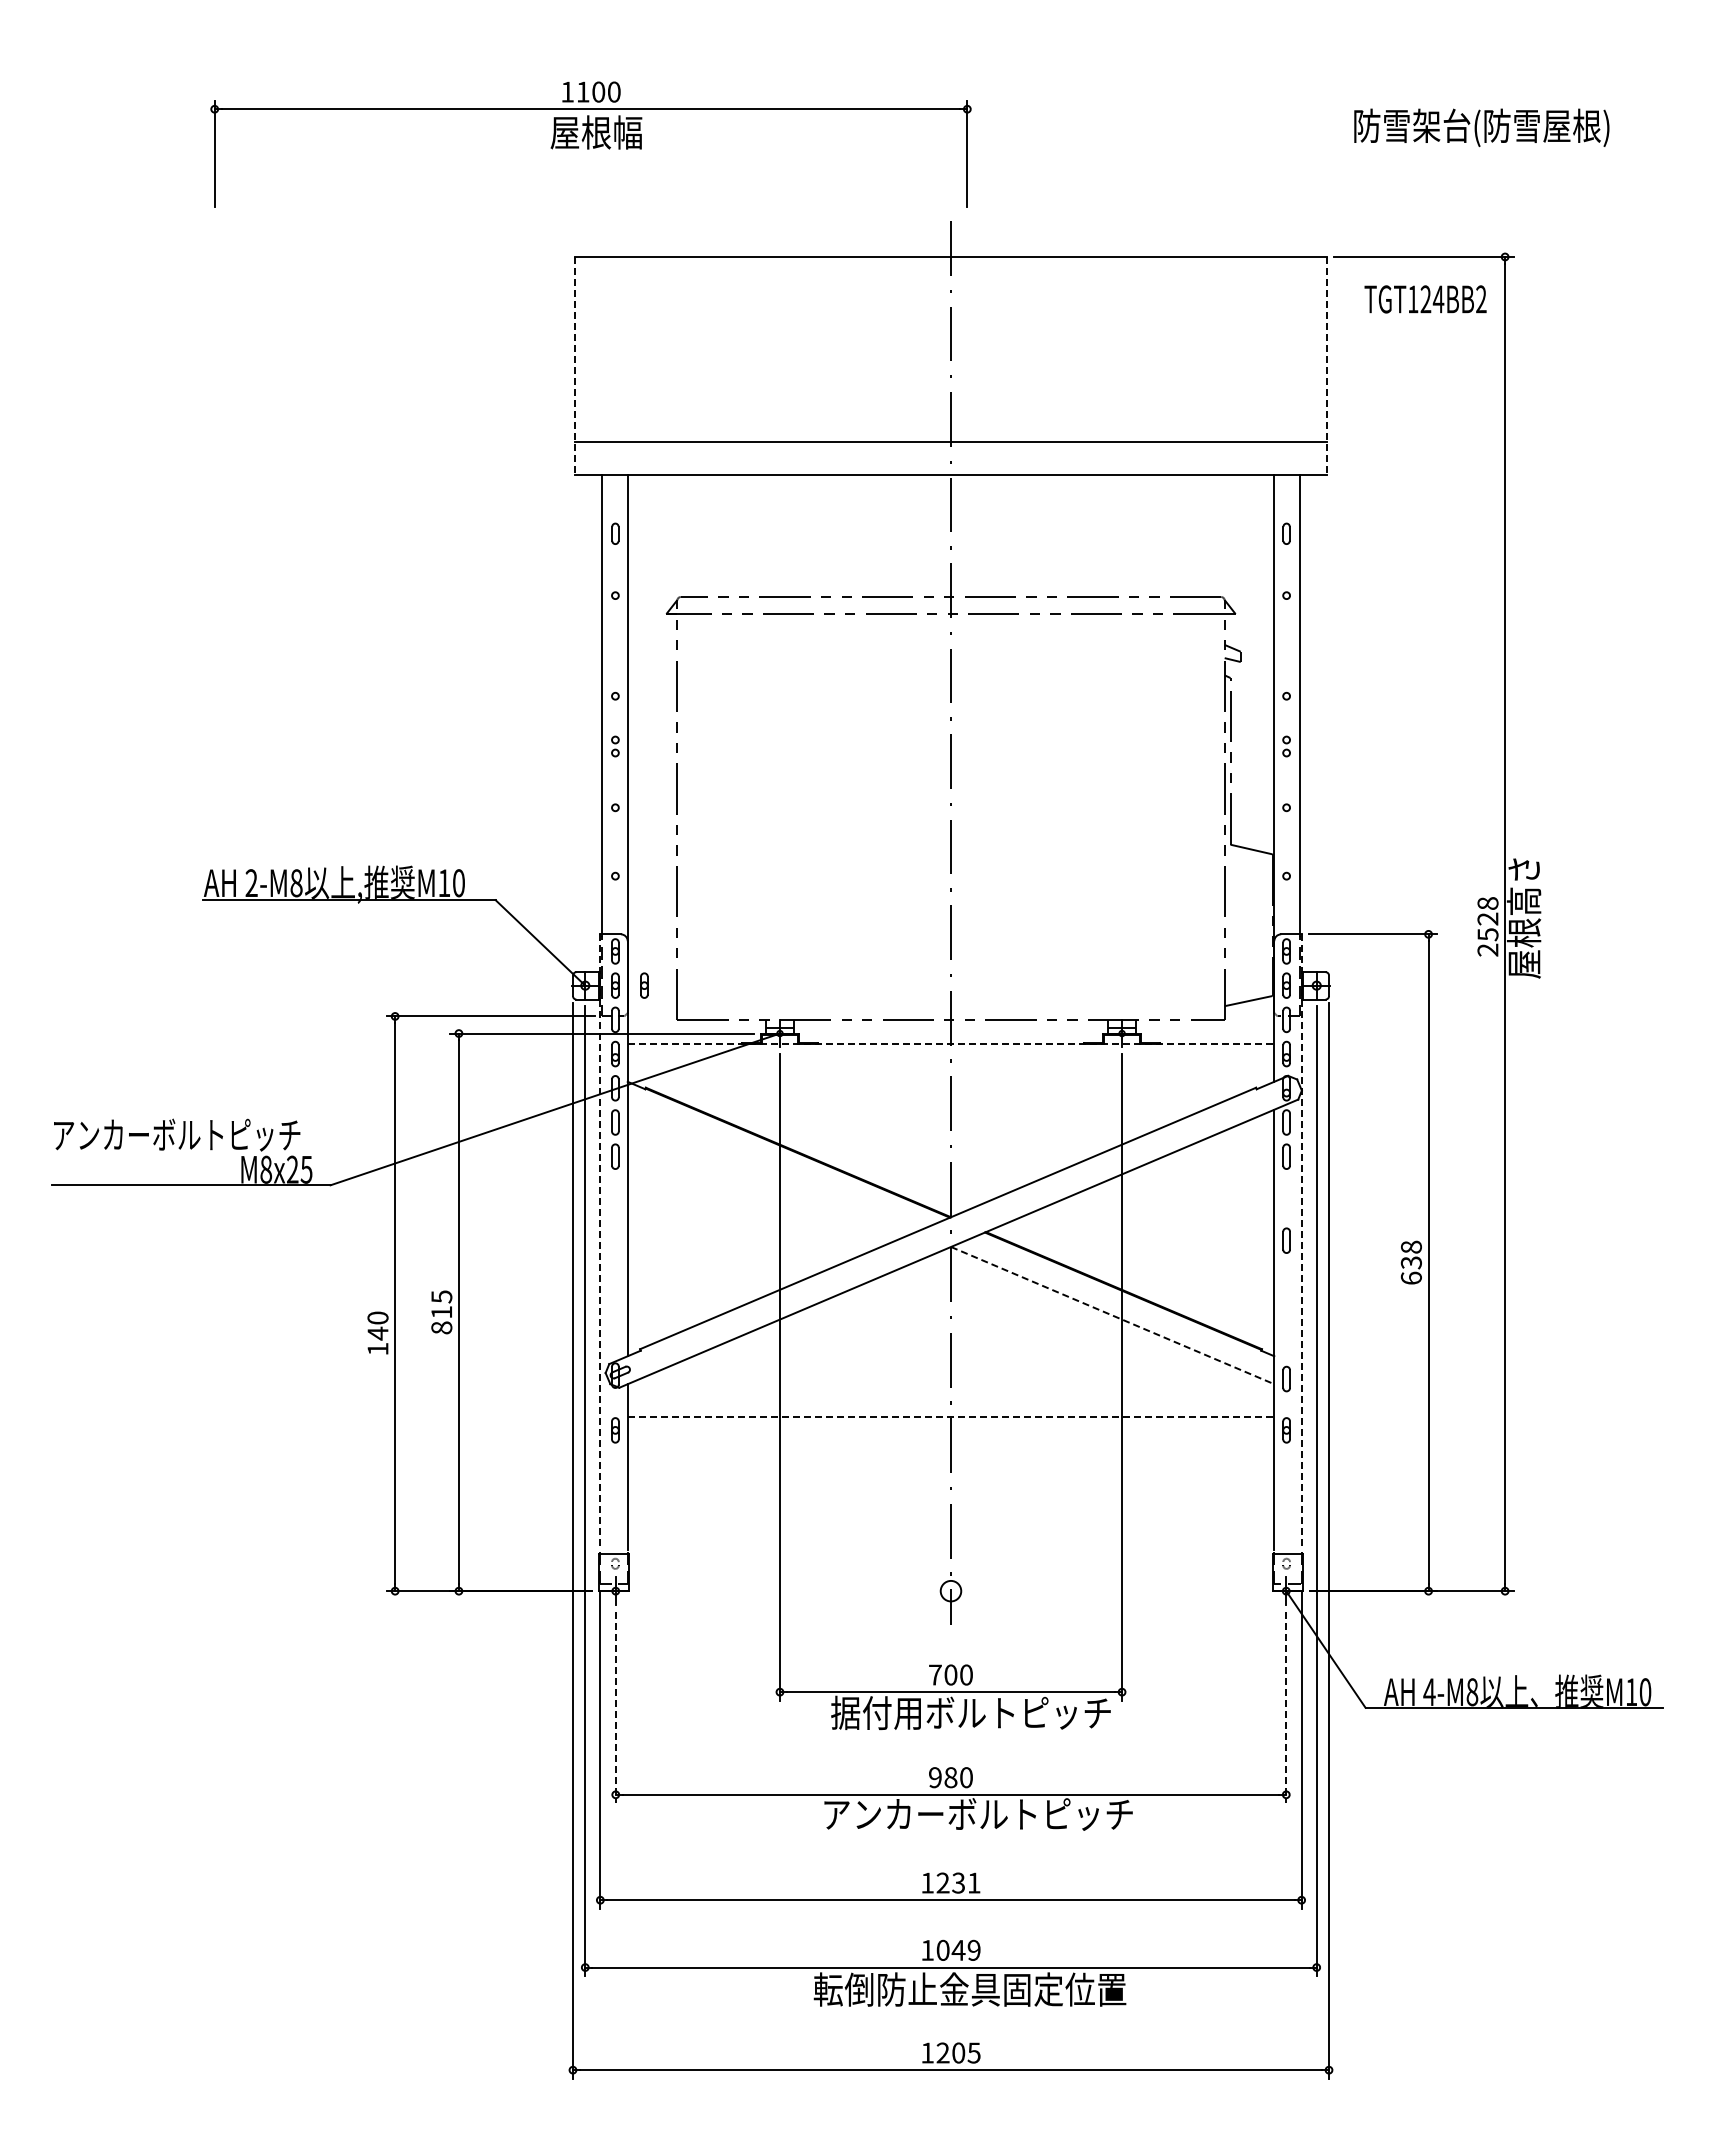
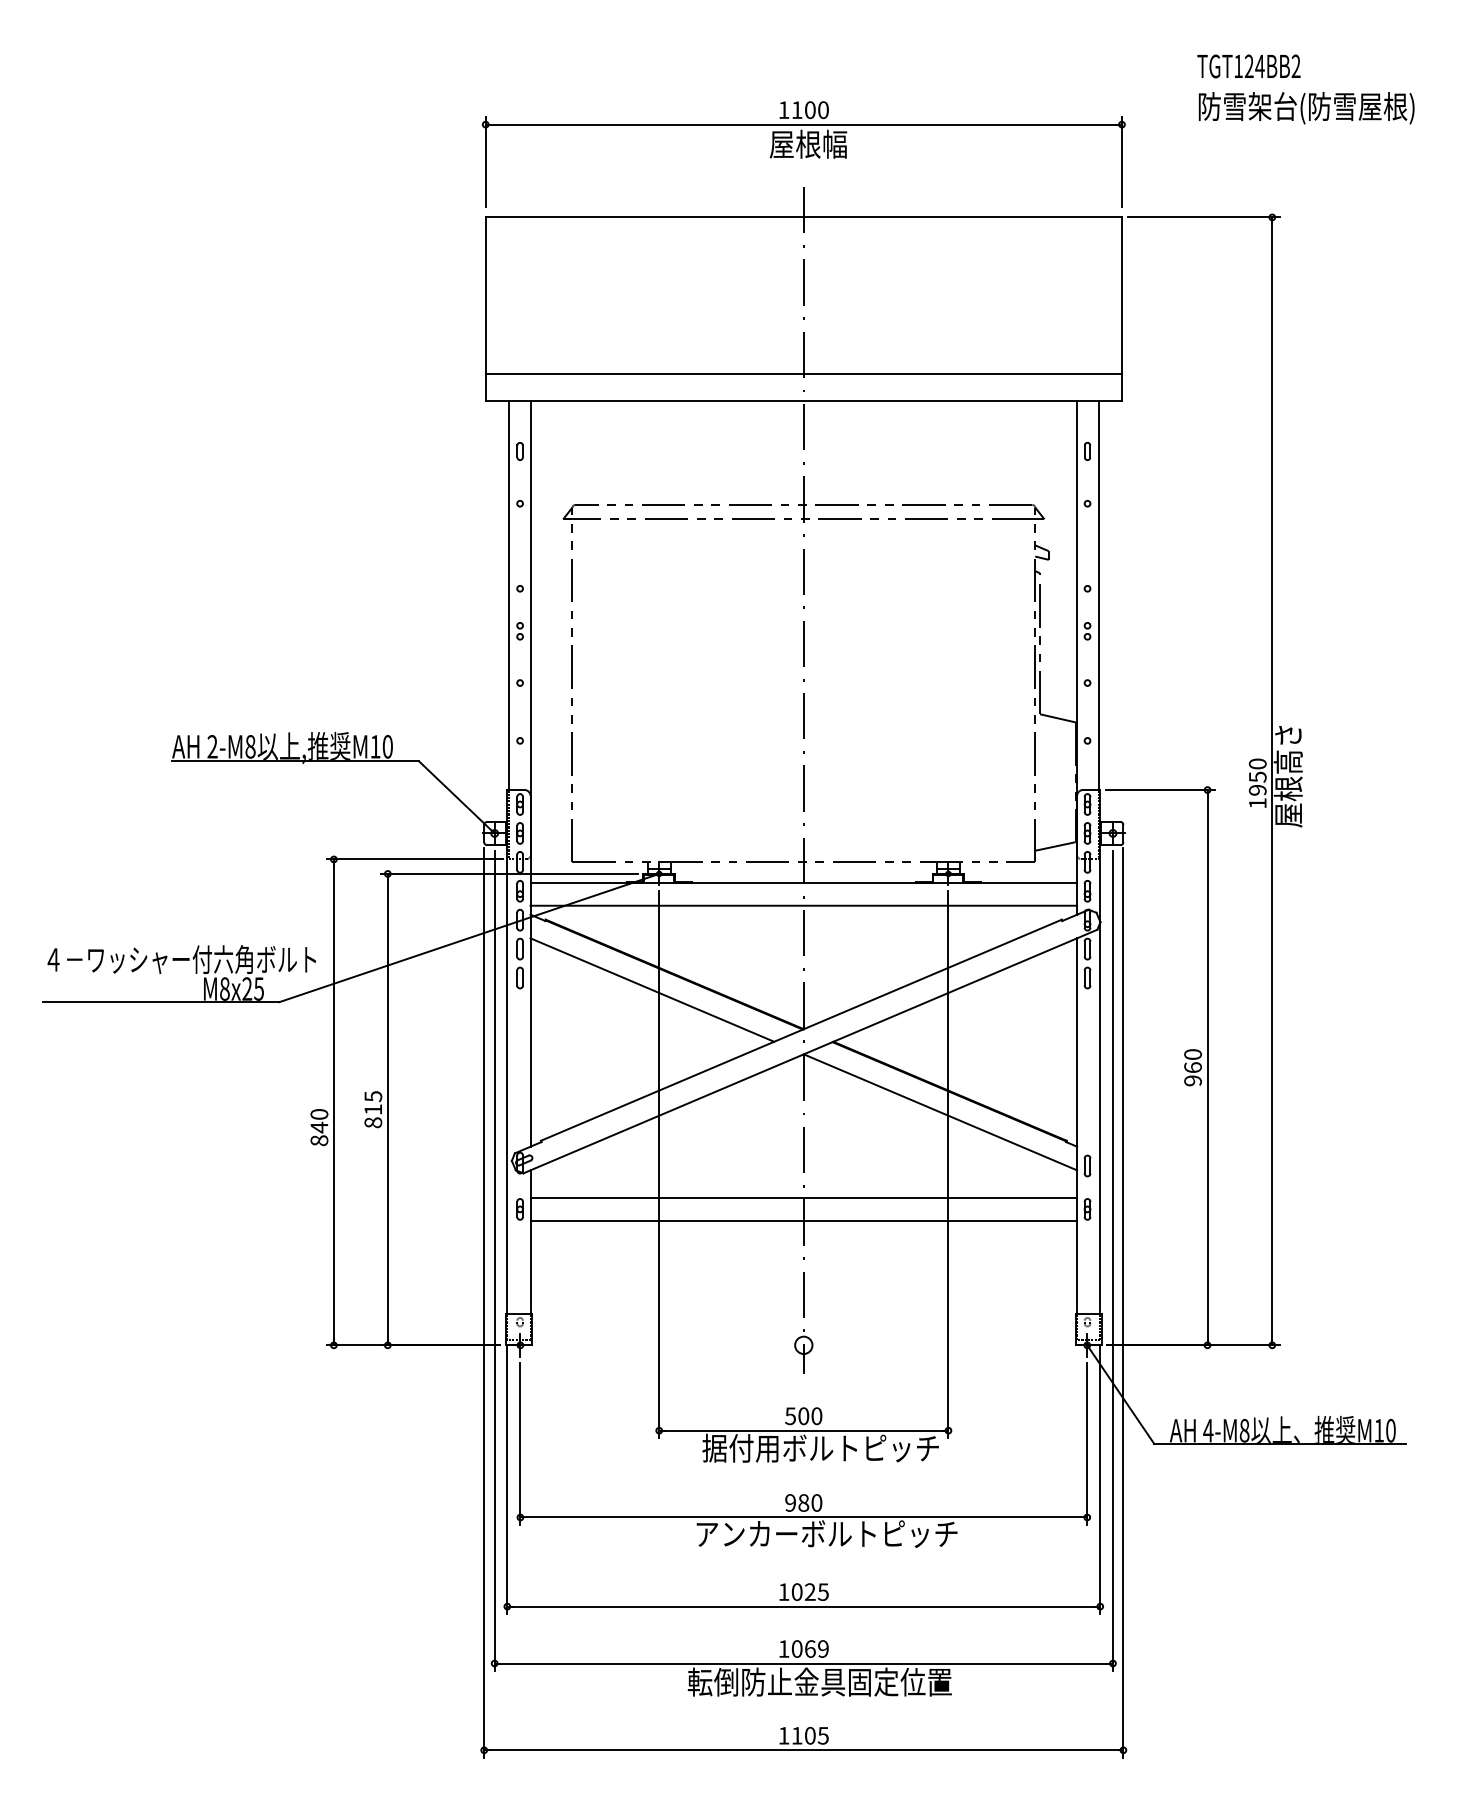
text: (1481, 127) -> (1306, 107), moved
part: (590, 144) -> (803, 154), moved
text: (1425, 299) -> (1248, 66), moved
line: (574, 365) -> (485, 309), dashed -> solid
line: (1327, 365) -> (1122, 309), dashed -> solid
text: (1487, 926) -> (1257, 783), 2528 -> 1950
part: (644, 985) -> (544, 833), removed
line: (951, 1043) -> (804, 882), dashed -> solid
line: (950, 1071) -> (803, 906), added
text: (213, 1134) -> (180, 959), アンカーボルトピッチ -> ４－ワッシャー付六角ボルト
line: (771, 1170) -> (652, 989), added
part: (1286, 1240) -> (1087, 1048), removed
line: (600, 1242) -> (507, 1050), dashed -> solid
line: (1301, 1242) -> (1100, 1050), dashed -> solid
text: (1410, 1262) -> (1192, 1067), 638 -> 960
line: (1112, 1315) -> (940, 1112), dashed -> solid
text: (377, 1348) -> (318, 1140), 140 -> 840
line: (951, 1416) -> (804, 1197), dashed -> solid
line: (950, 1444) -> (803, 1221), added
text: (934, 1674) -> (789, 1415), 700 -> 500
line: (615, 1707) -> (520, 1443), dashed -> solid
line: (1286, 1707) -> (1087, 1443), dashed -> solid
text: (958, 1882) -> (810, 1591), 1231 -> 1025
text: (958, 1949) -> (810, 1648), 1049 -> 1069
text: (942, 2052) -> (796, 1735), 1205 -> 1105

